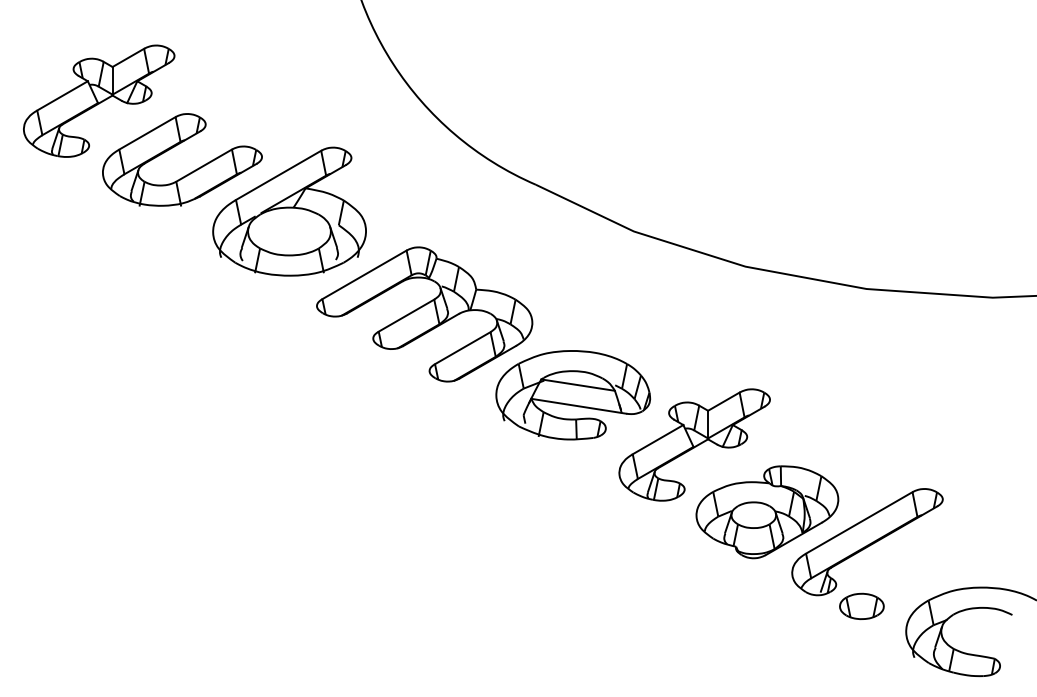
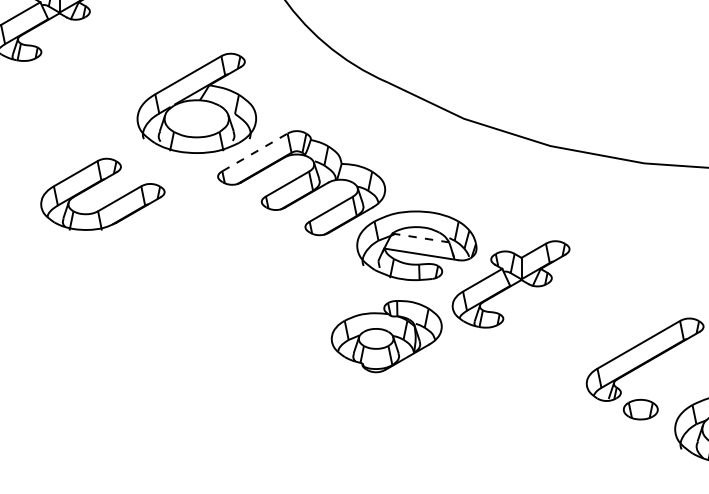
part: (176, 146) -> (98, 183), moved
line: (364, 274) -> (254, 152), solid -> dashed
line: (578, 385) -> (420, 238), solid -> dashed
part: (767, 512) -> (386, 336), moved

